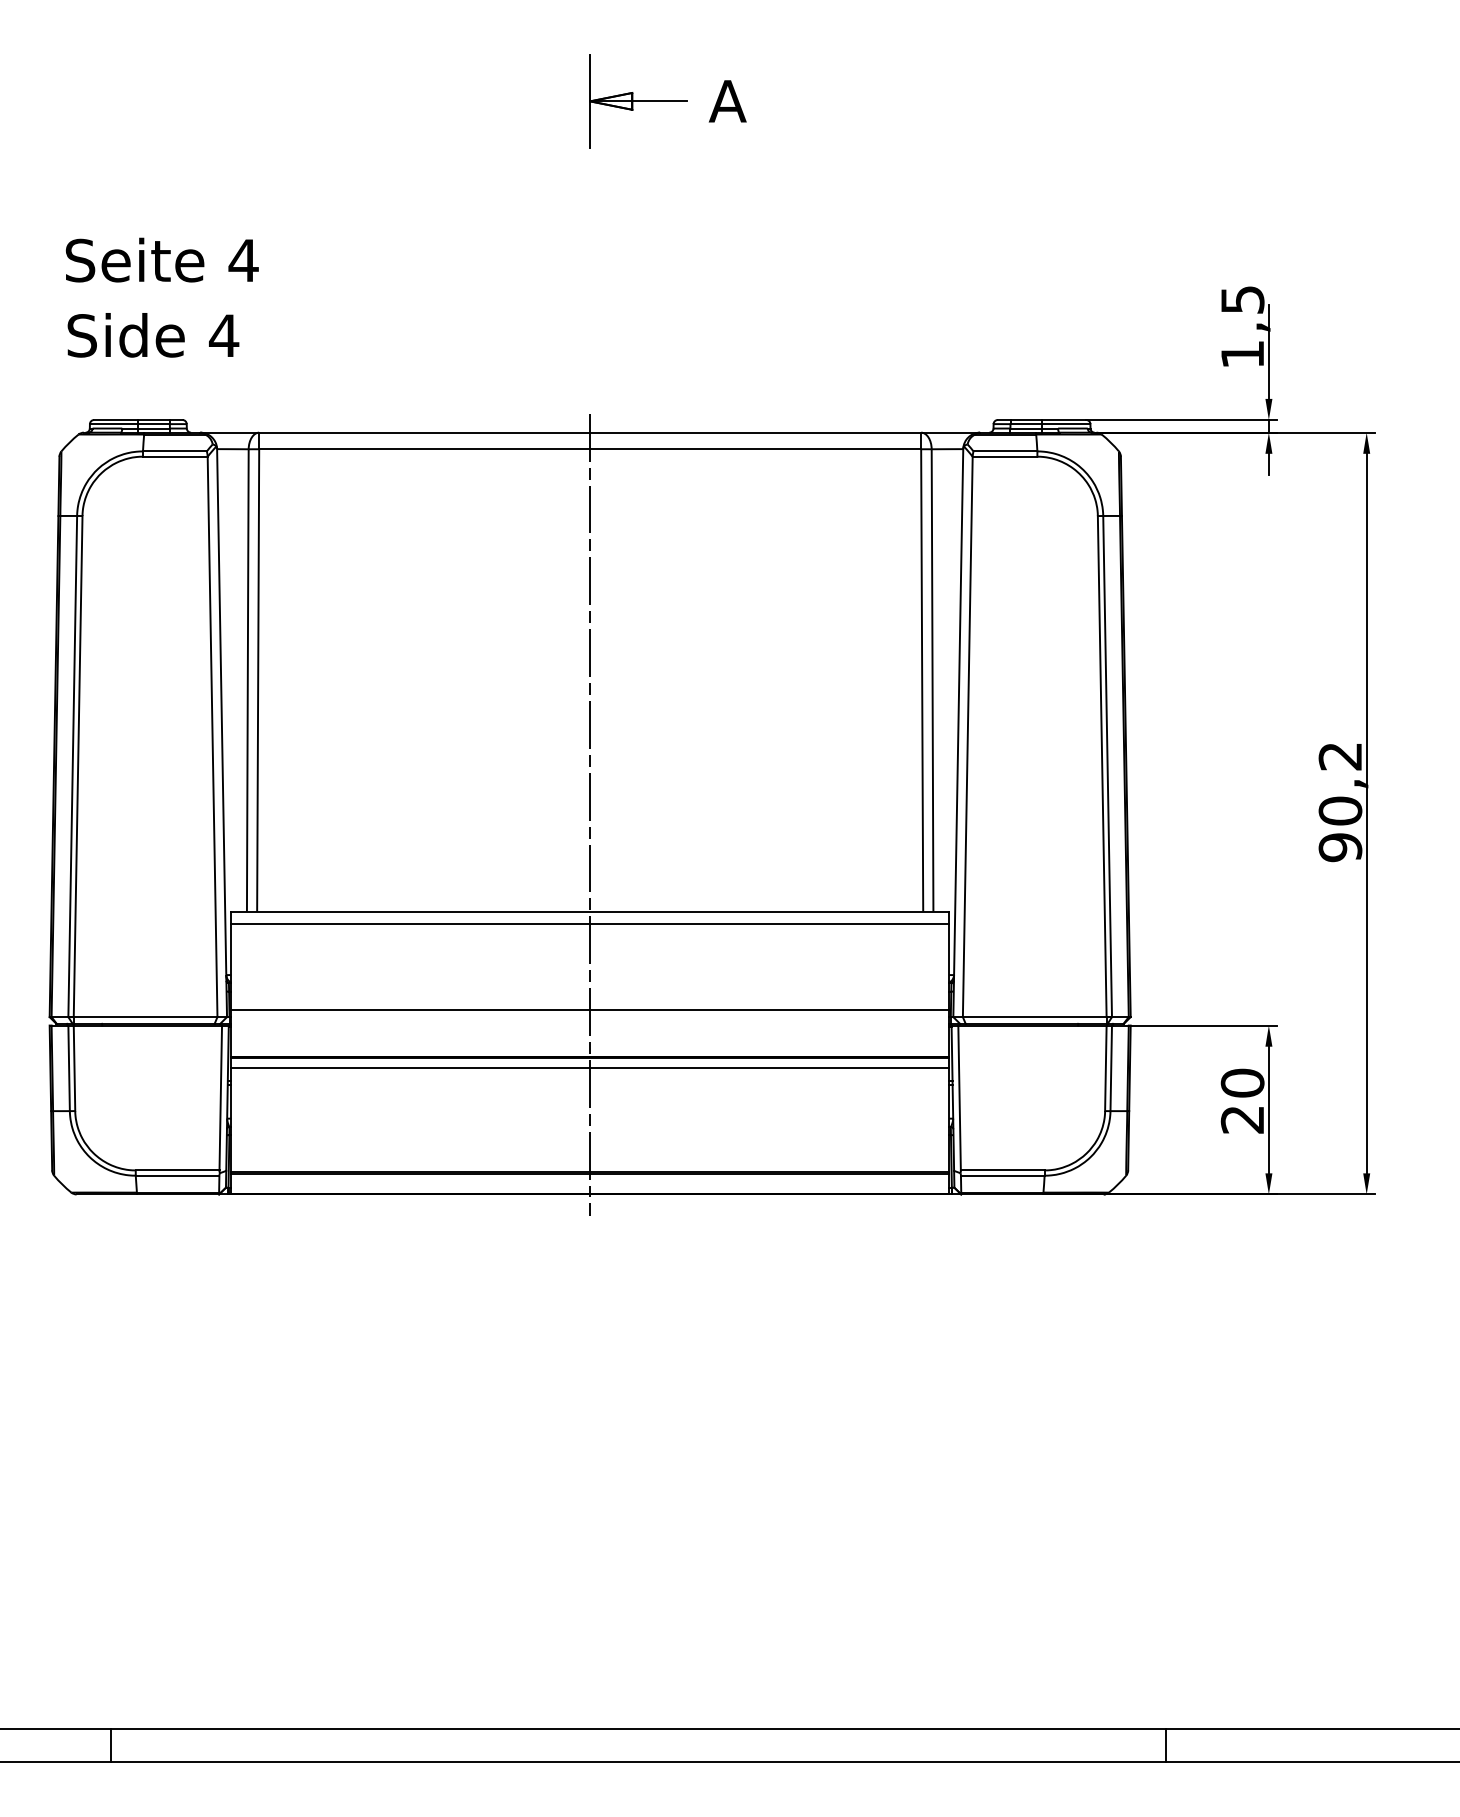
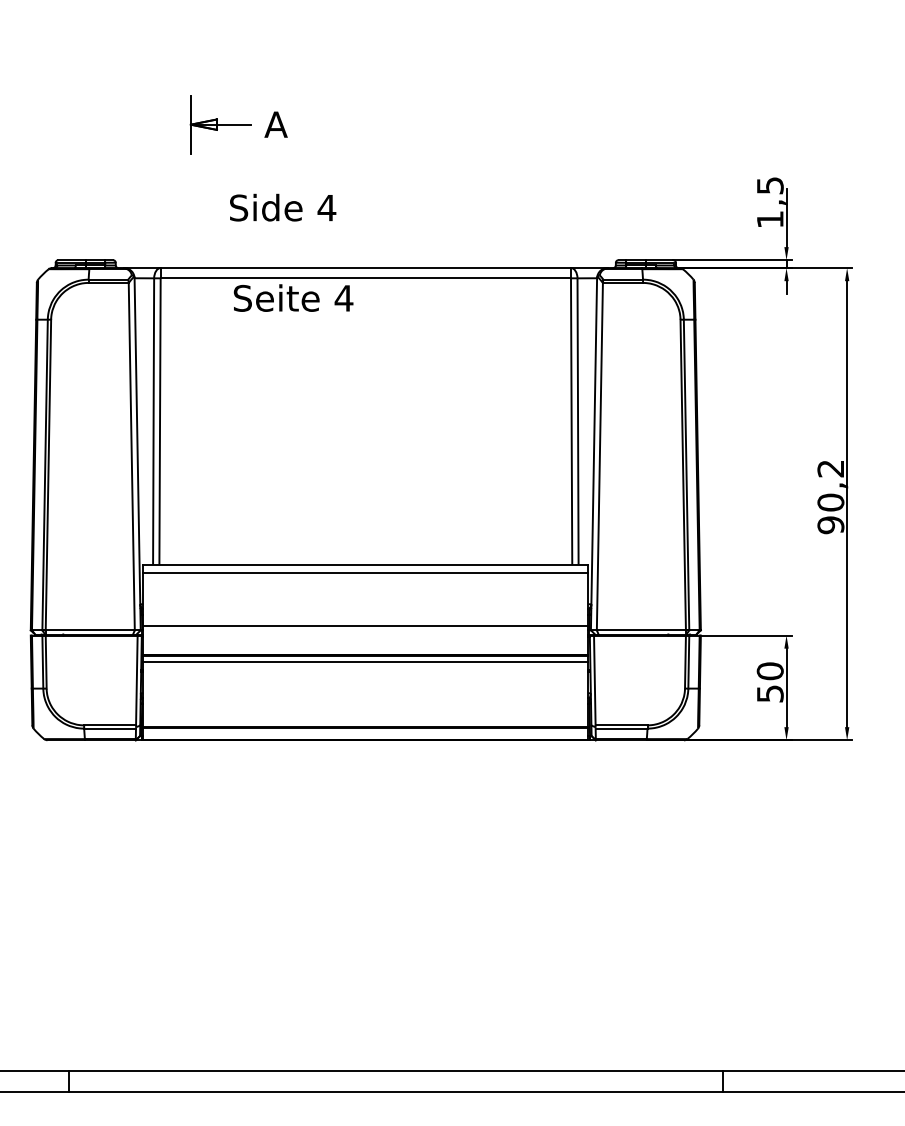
part: (667, 101) -> (238, 124), moved
text: (162, 259) -> (293, 297), moved
text: (154, 334) -> (283, 207), moved
line: (589, 814) -> (365, 504), removed
text: (1241, 1119) -> (769, 693), 20 -> 50

